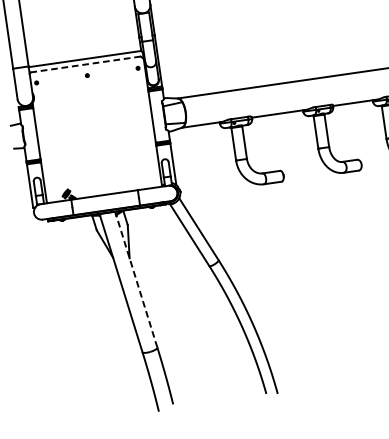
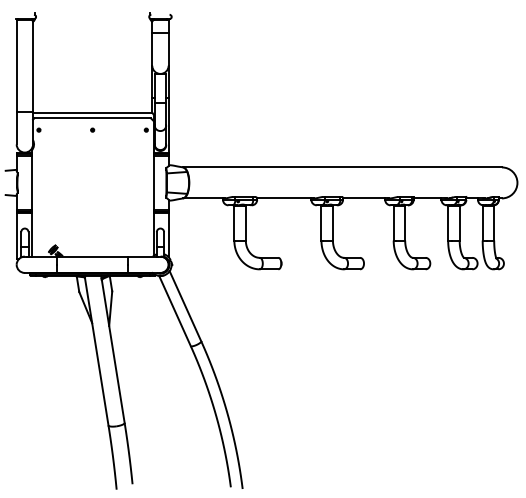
line: (85, 64) -> (92, 118), dashed -> solid
line: (135, 279) -> (112, 349), dashed -> solid

